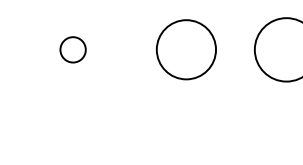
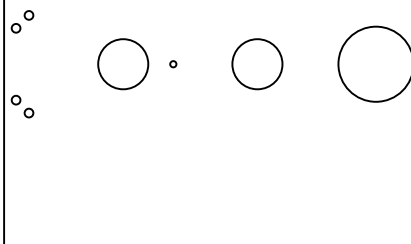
circle: (73, 50) -> (123, 64), size x1.67
circle: (115, 50) -> (173, 64), added
circle: (186, 50) -> (257, 64), size x0.71

